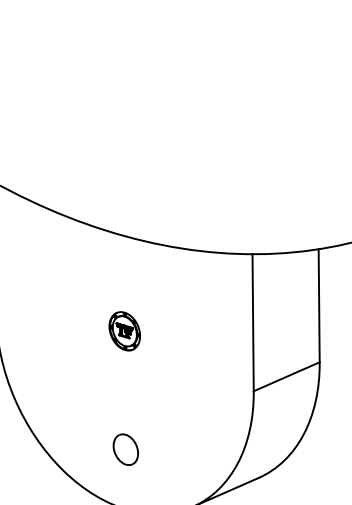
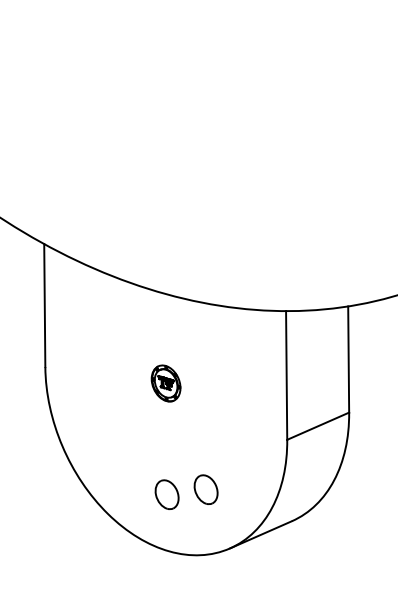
part: (166, 444) -> (205, 489), added

